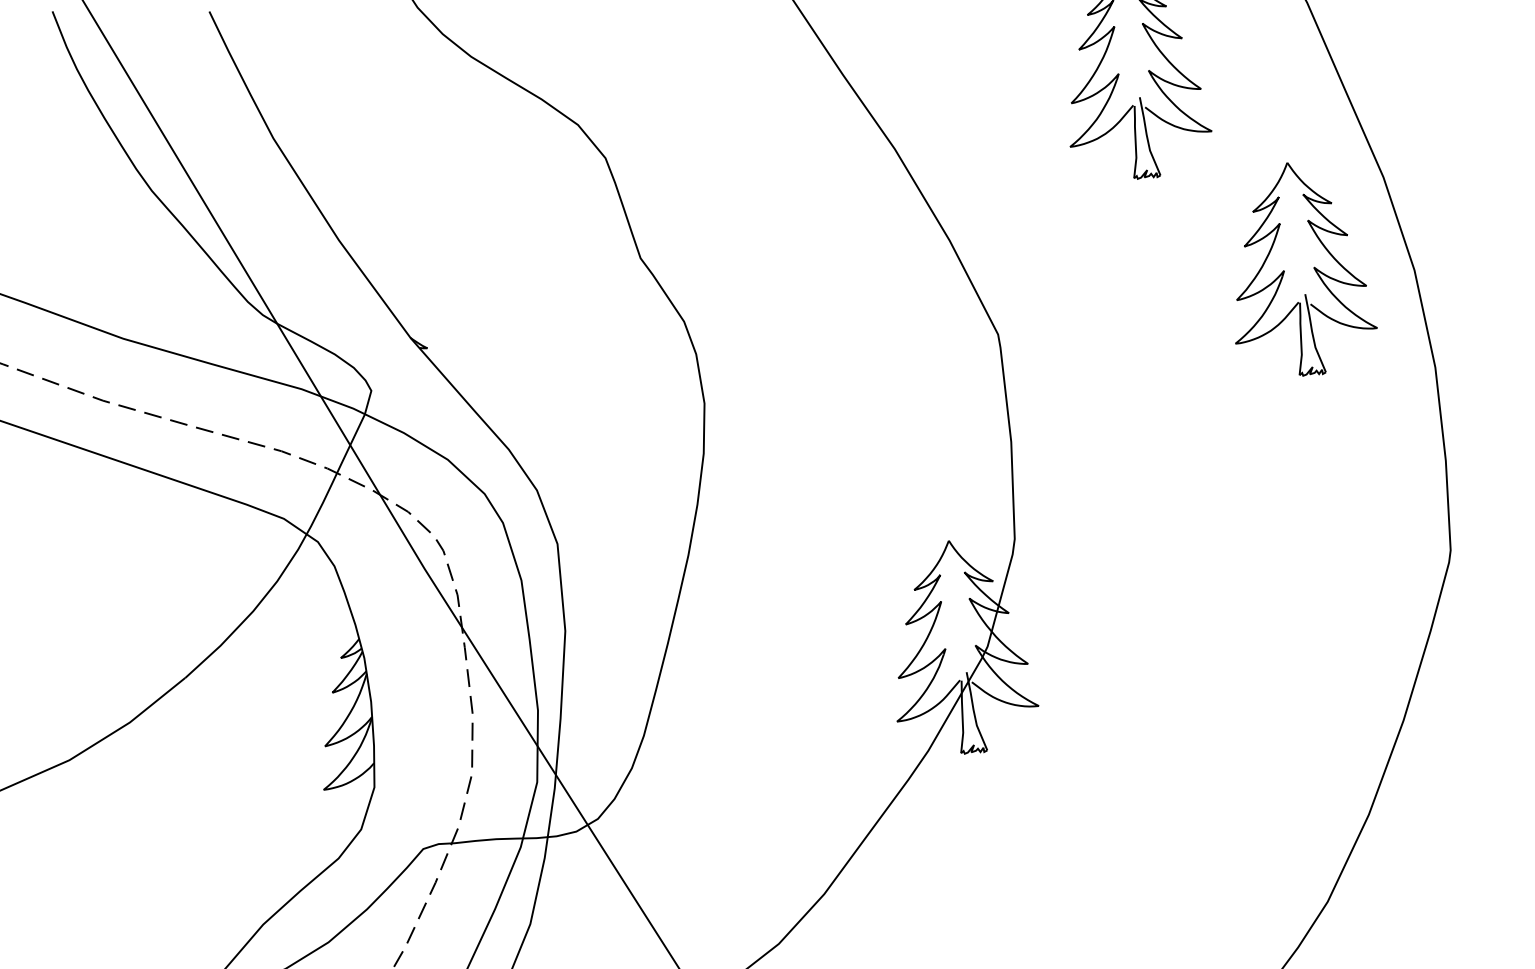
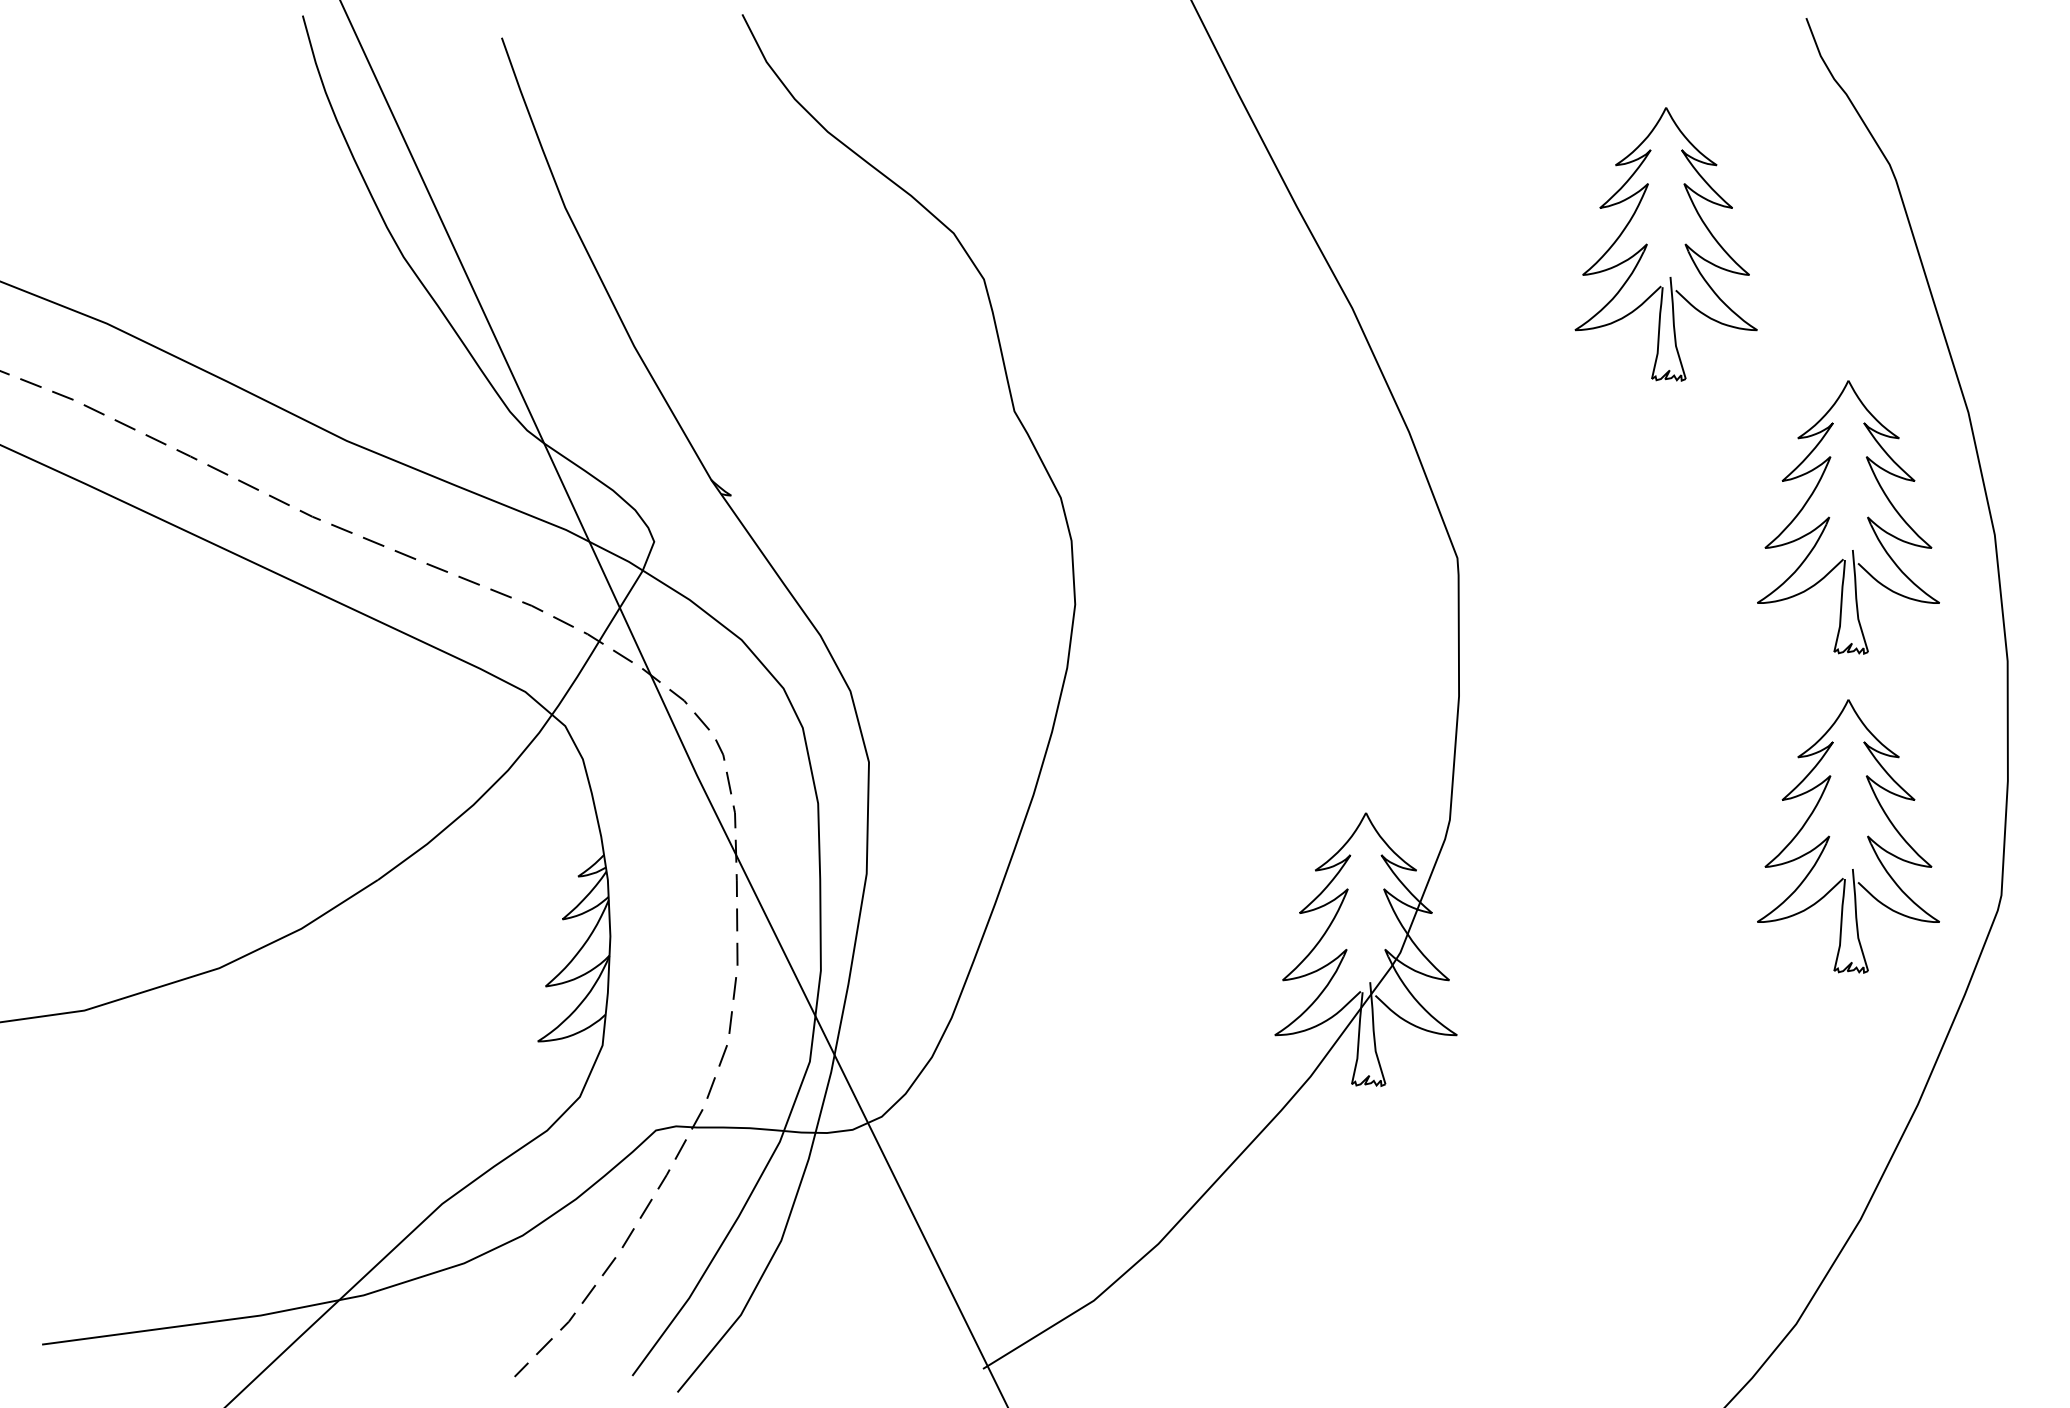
part: (1312, 519) -> (1830, 836), added

